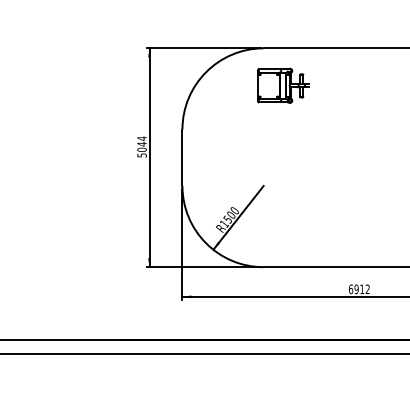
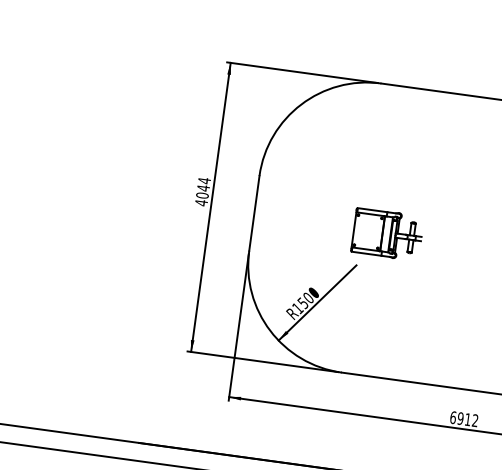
part: (283, 85) -> (387, 233), moved
text: (141, 155) -> (200, 202), 5044 -> 4044

